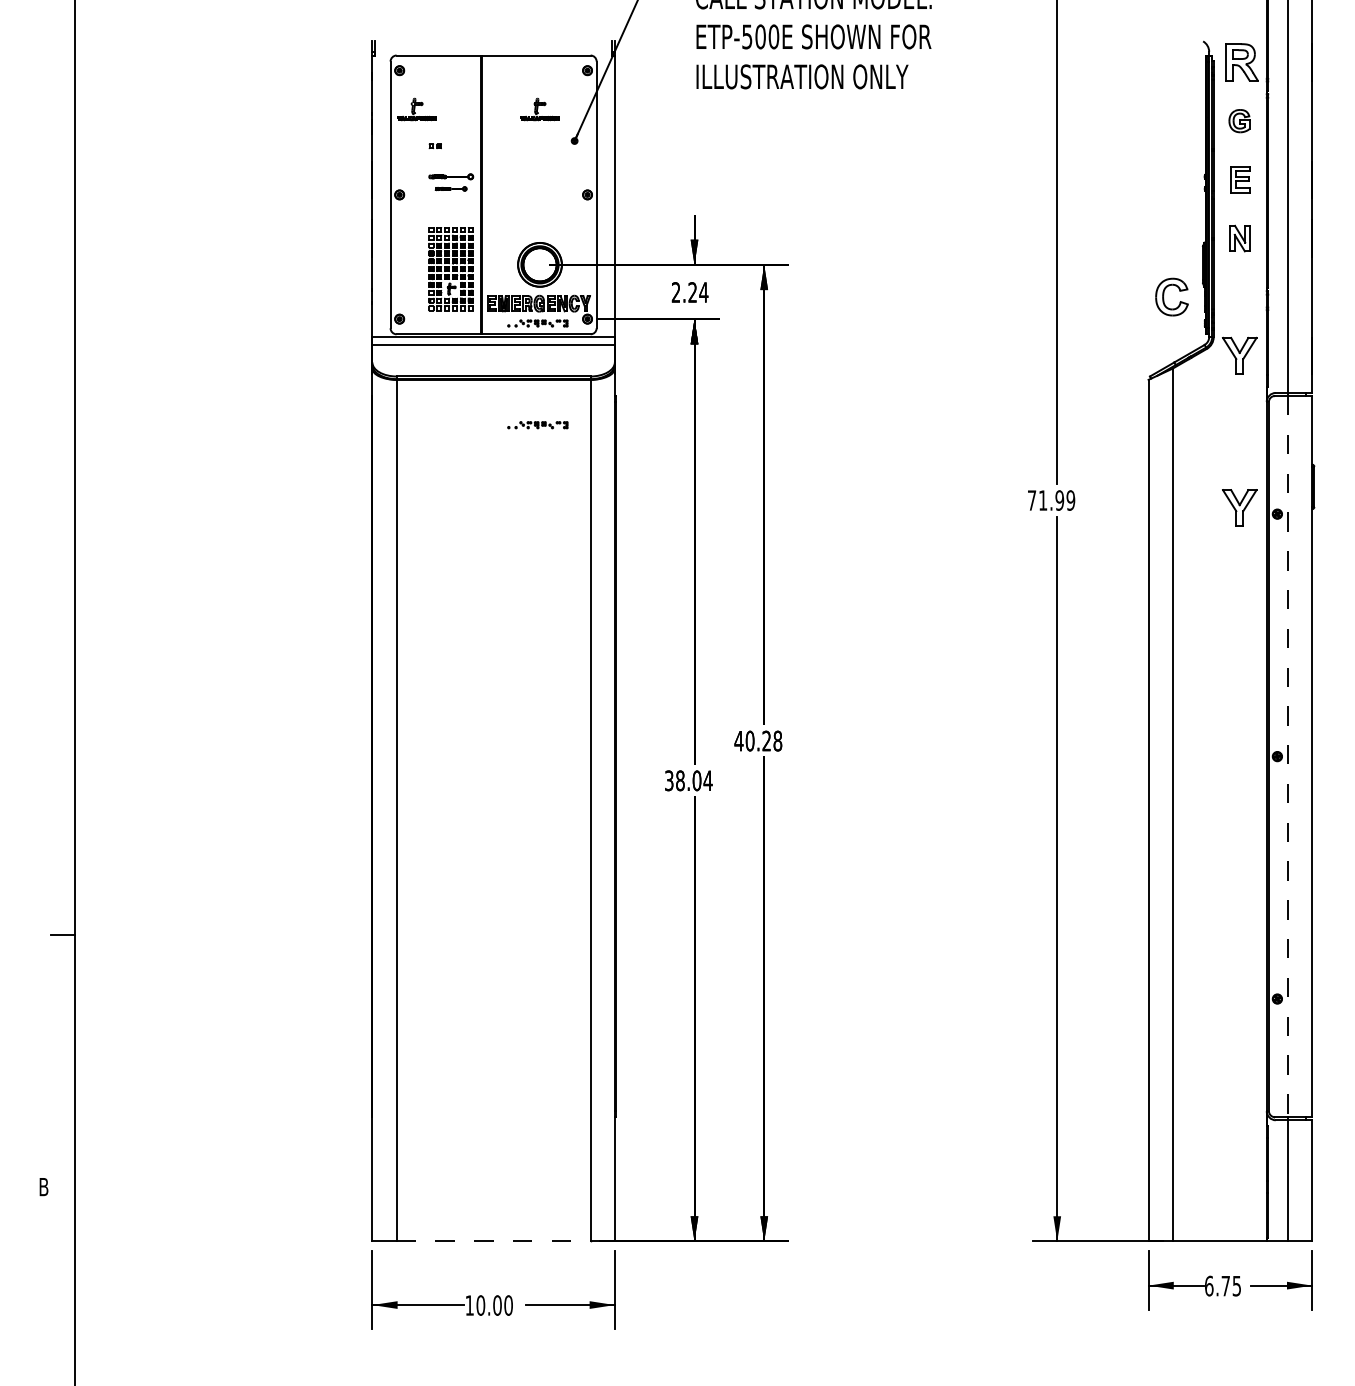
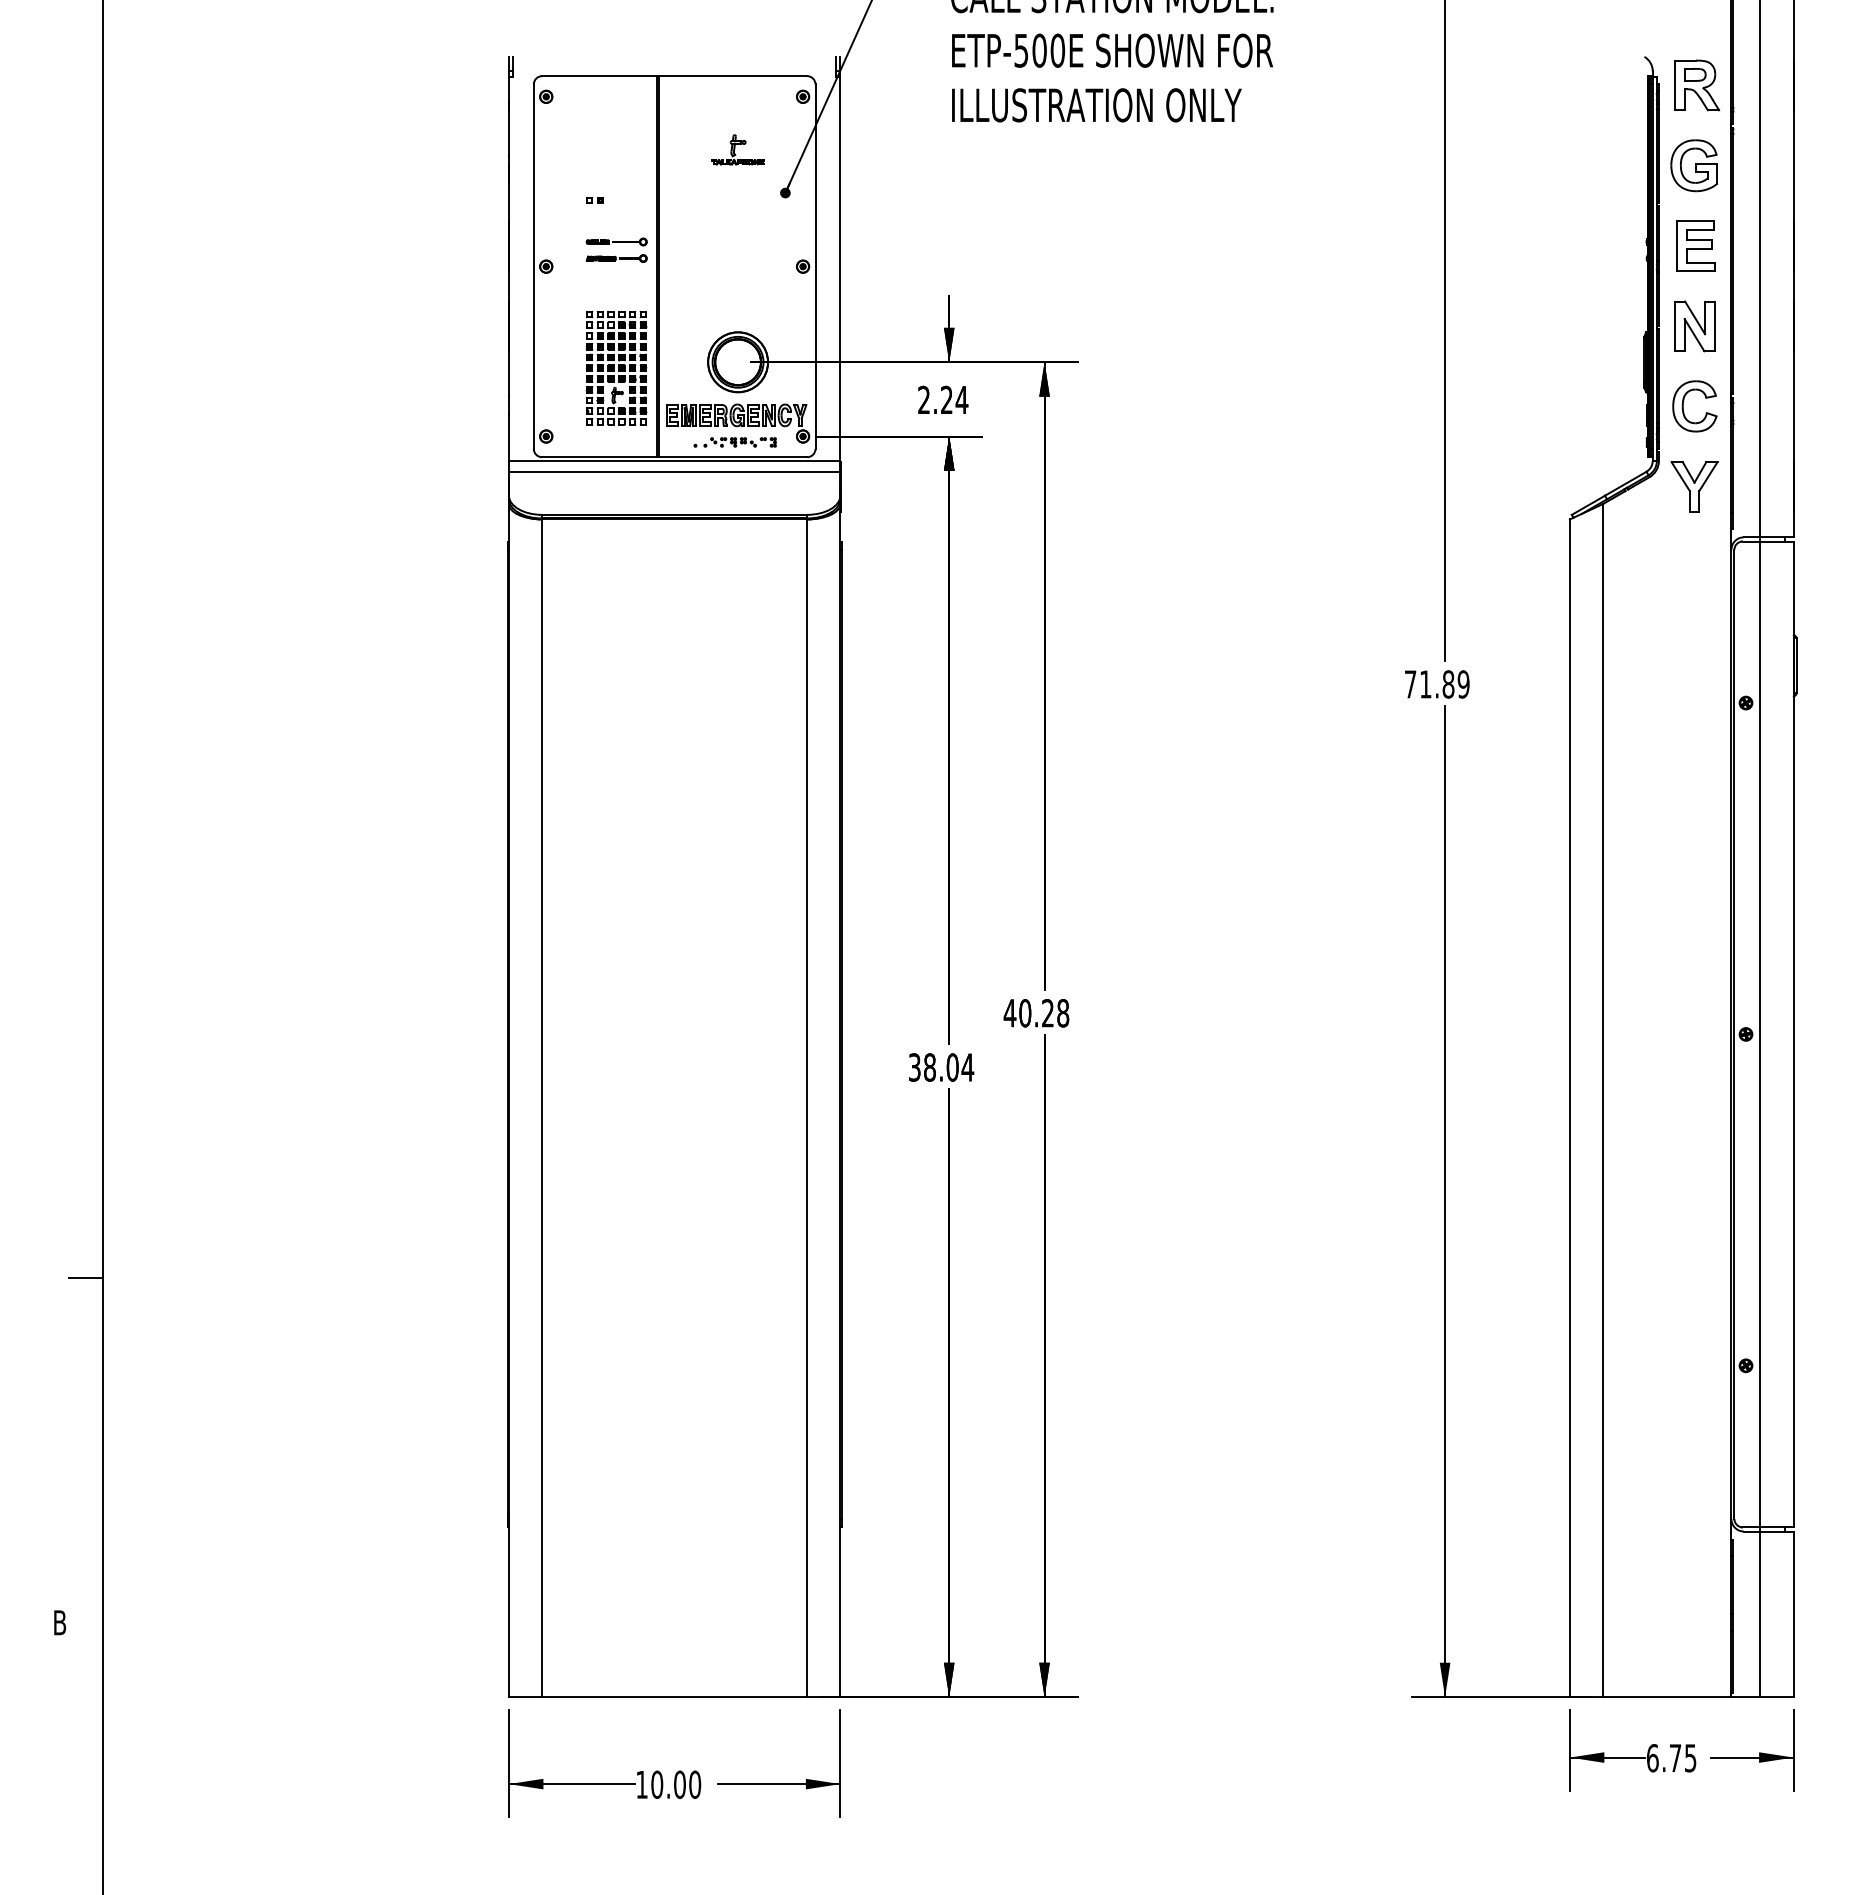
part: (416, 109) -> (569, 149), removed
part: (1239, 120) -> (1693, 165), size x1.67
part: (1240, 179) -> (1695, 245), size x1.43
part: (451, 188) -> (616, 258), size x1.43
part: (1239, 238) -> (1694, 326), size x1.43
part: (1163, 297) -> (1683, 406), moved
part: (537, 425) -> (734, 581), removed
text: (1059, 500) -> (1448, 684), 71.99 -> 71.89
part: (1239, 507) -> (1694, 694), removed
line: (1288, 756) -> (1760, 1034), dashed -> solid
line: (493, 1241) -> (674, 1697), dashed -> solid

